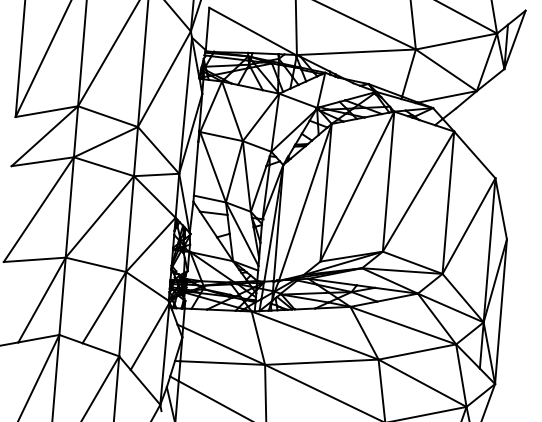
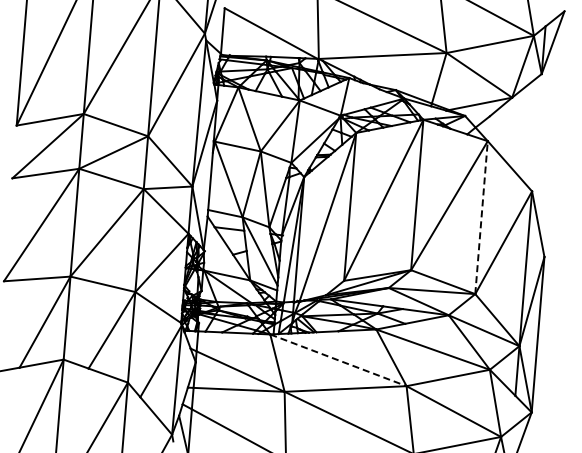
line: (448, 202) -> (481, 217), solid -> dashed
line: (315, 335) -> (338, 360), solid -> dashed

